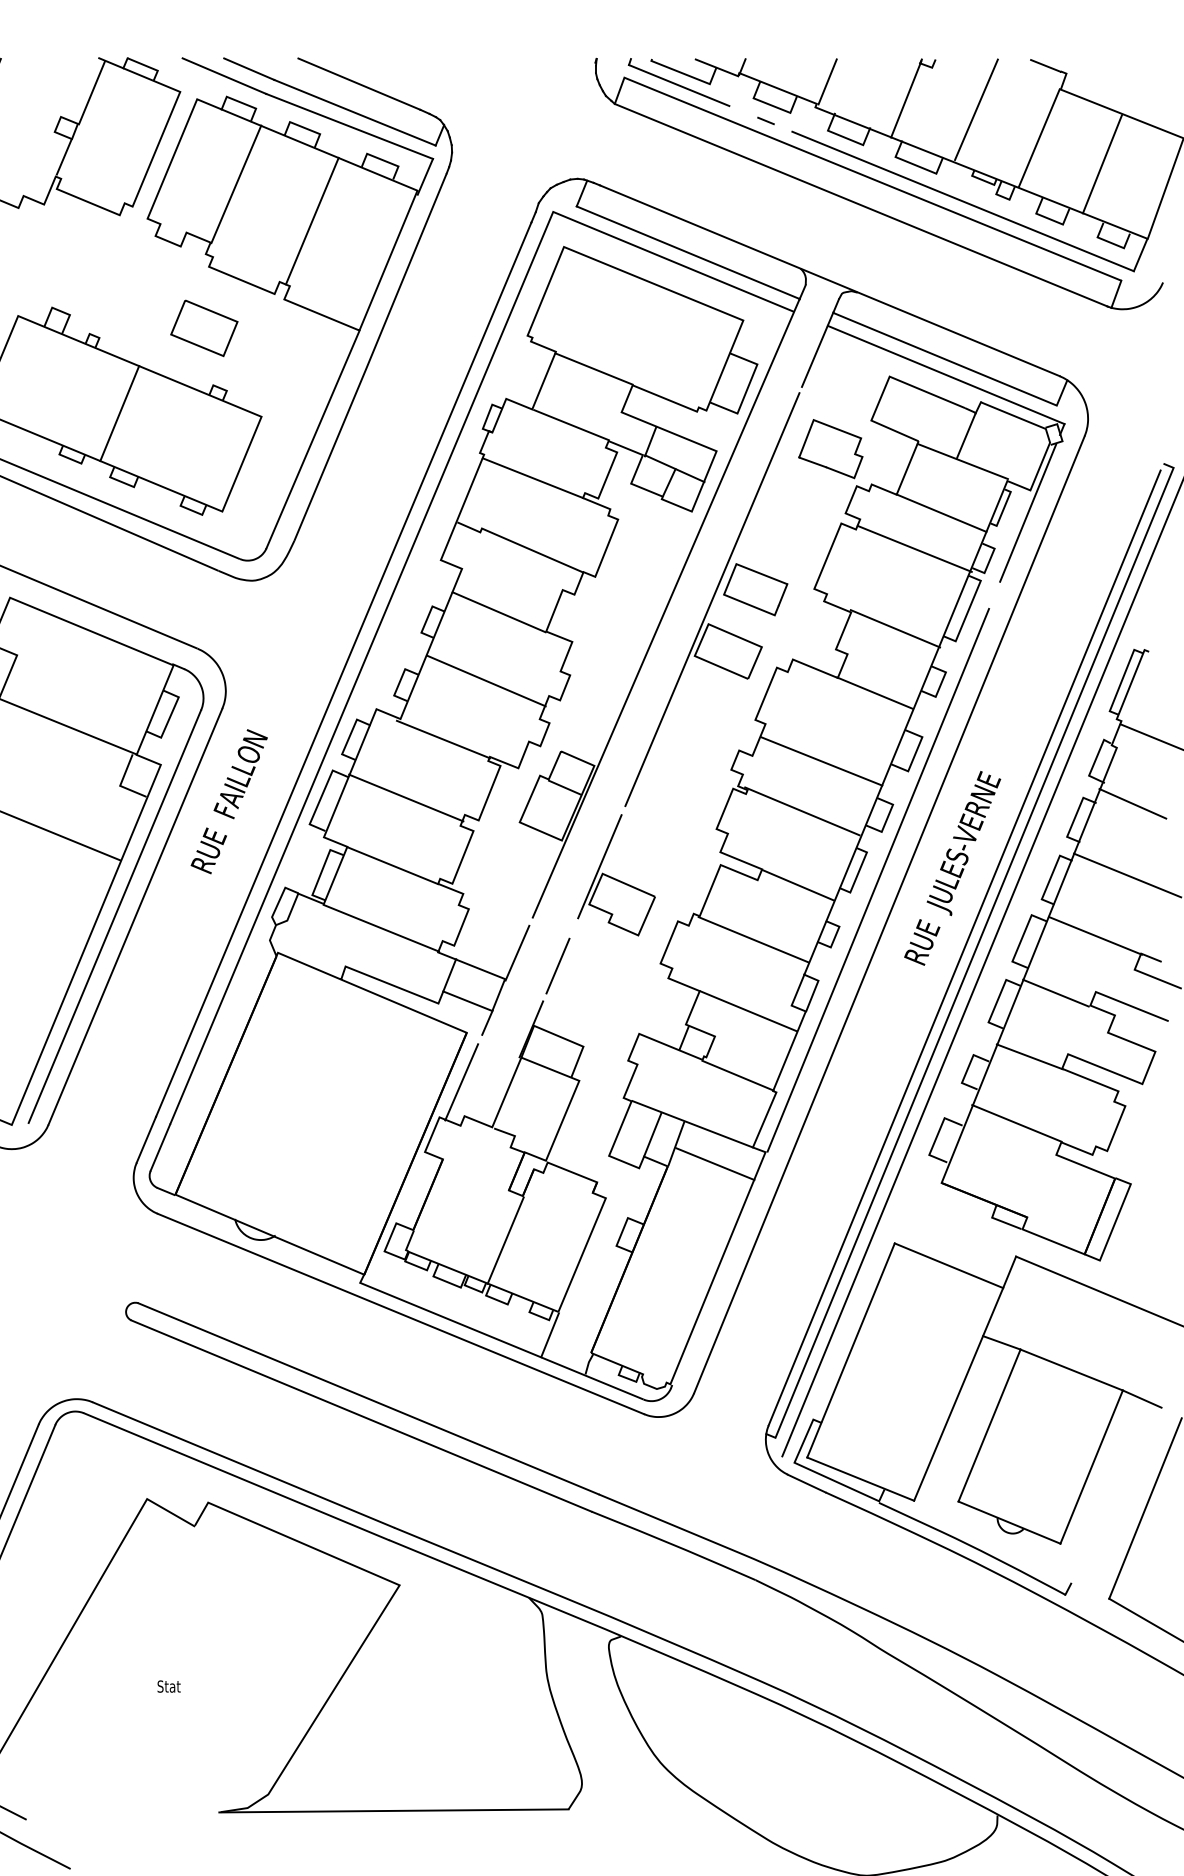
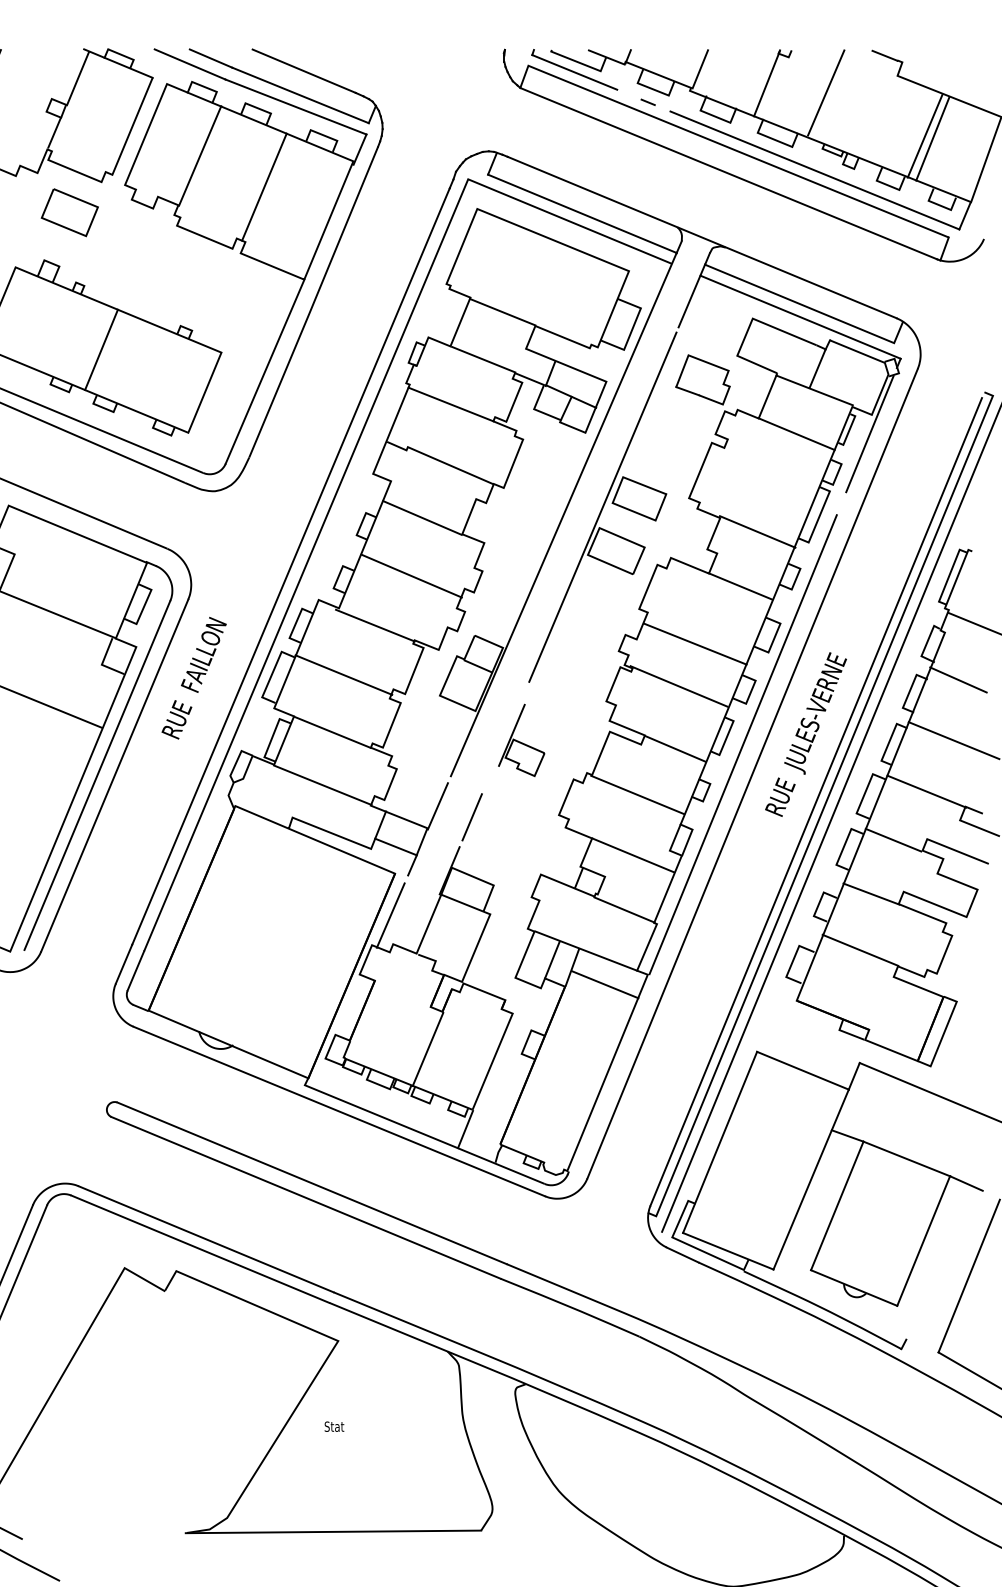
line: (1038, 138) -> (924, 136), moved
part: (204, 328) -> (70, 212), moved
line: (914, 548) -> (773, 464), removed
part: (616, 875) -> (521, 740), size x0.7
text: (168, 1686) -> (333, 1426), moved

